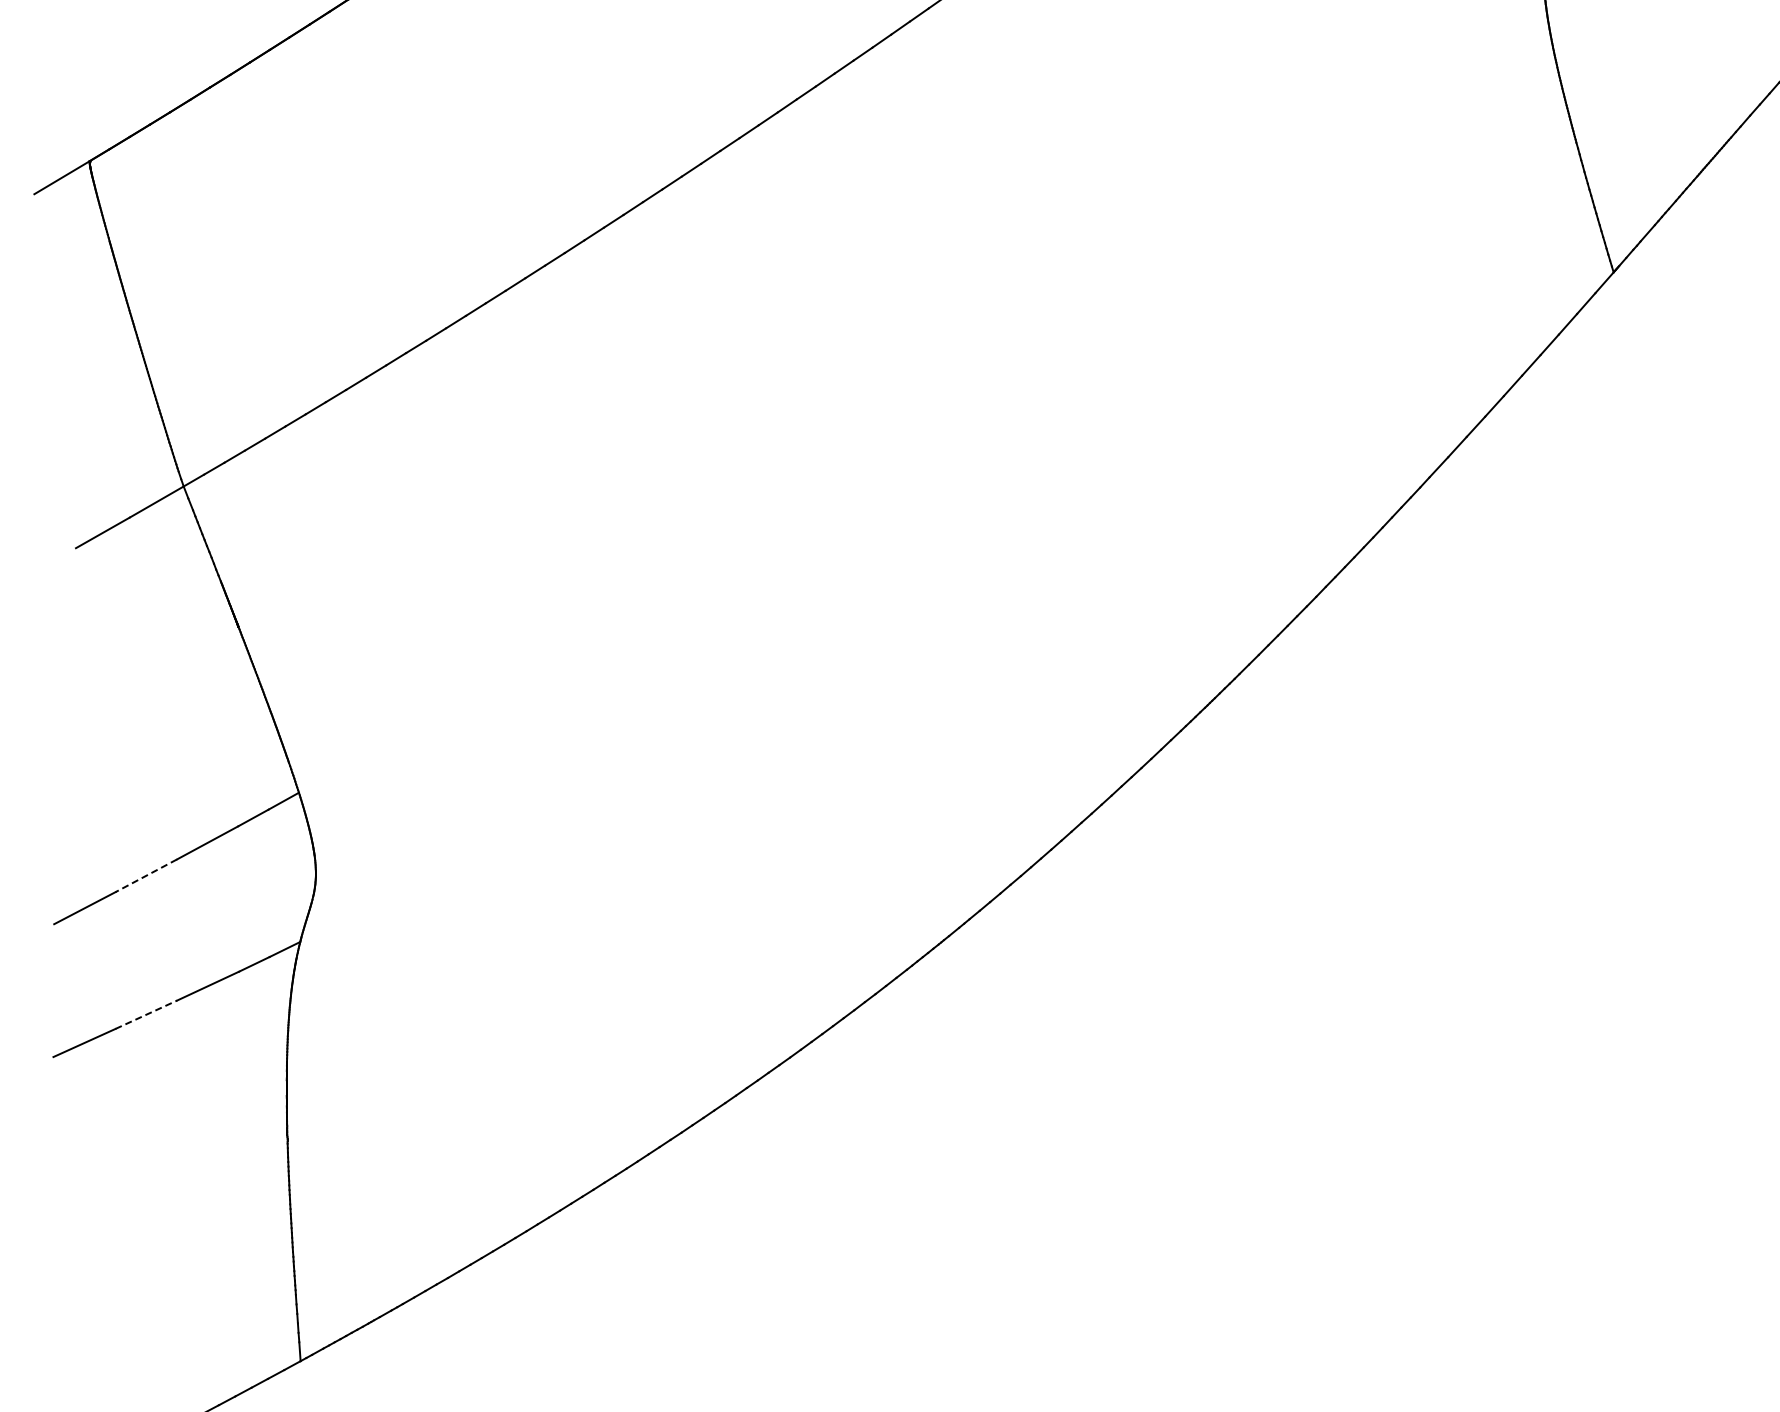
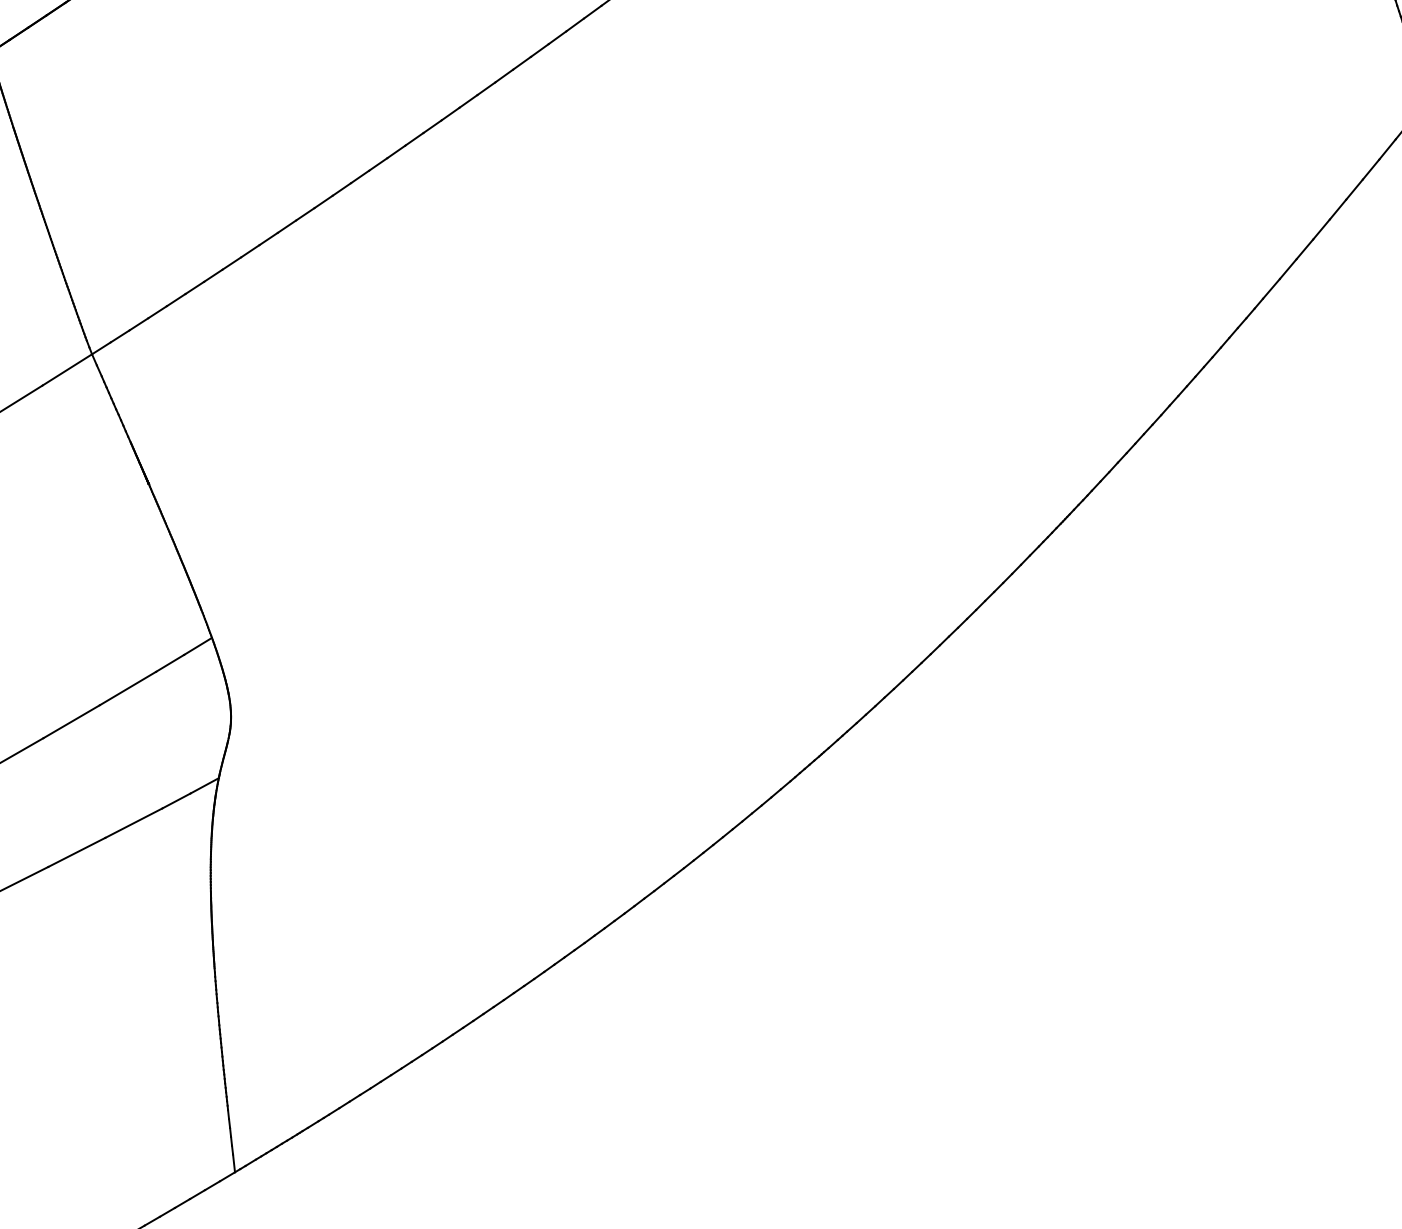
line: (146, 875) -> (71, 721), dashed -> solid
line: (146, 1014) -> (77, 852), dashed -> solid

